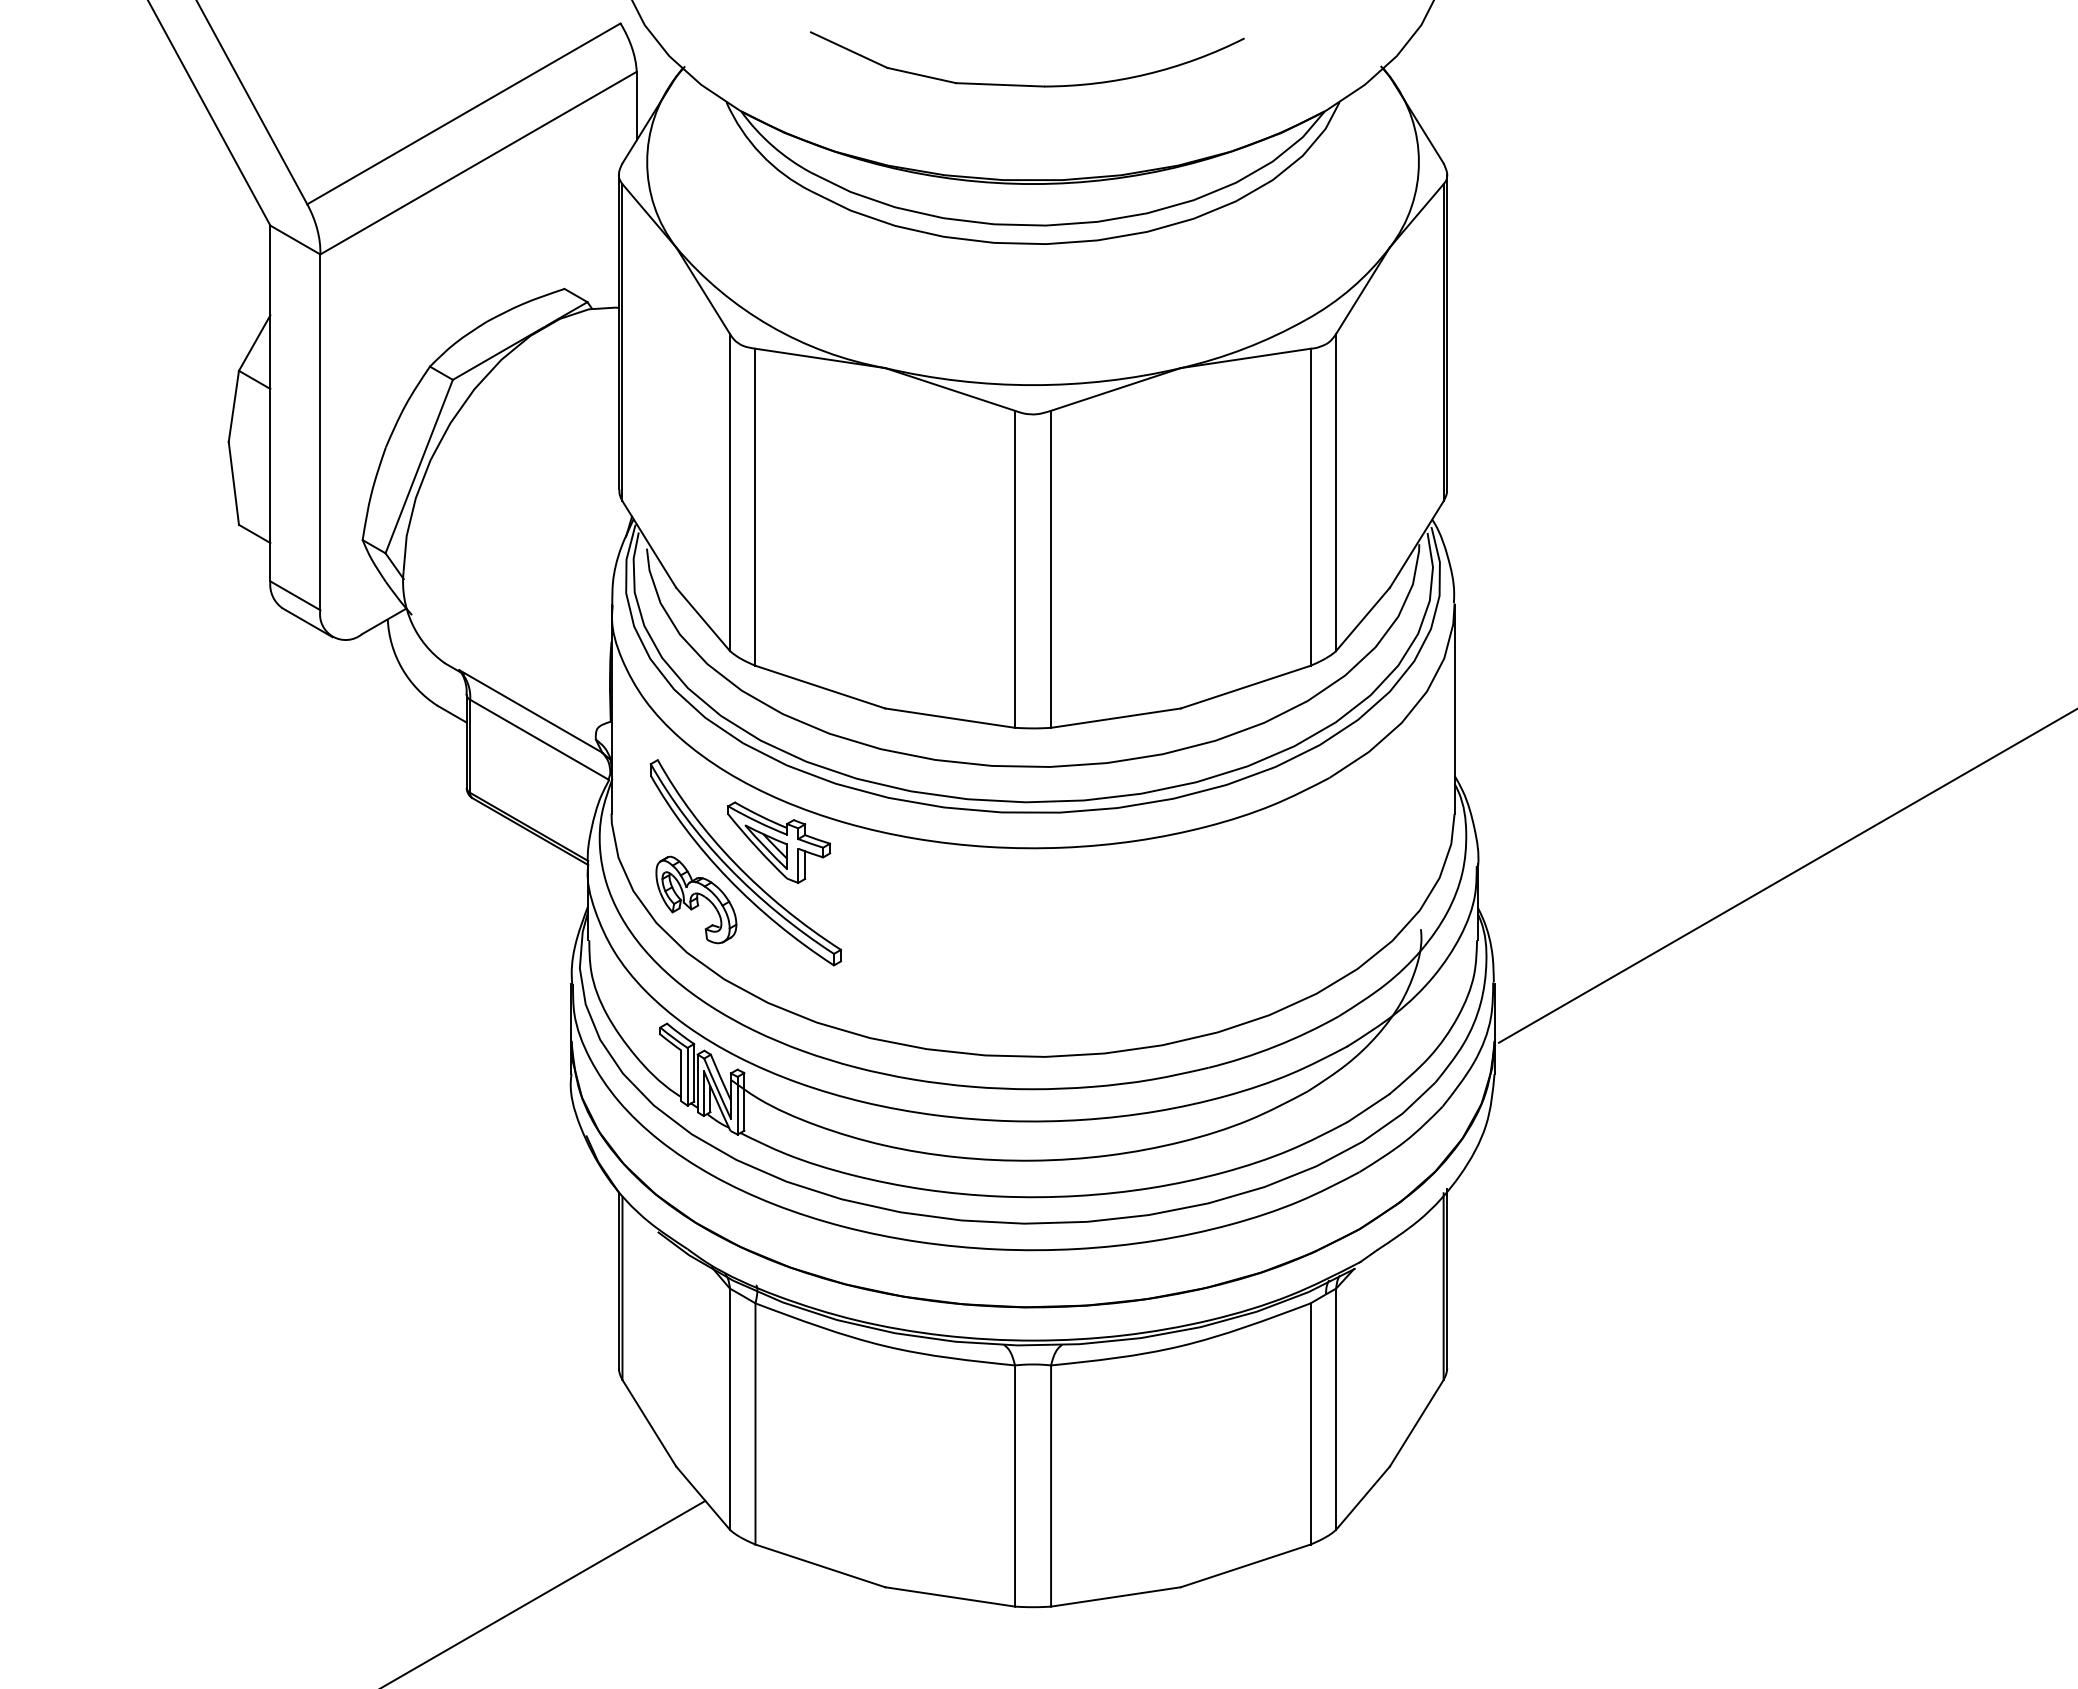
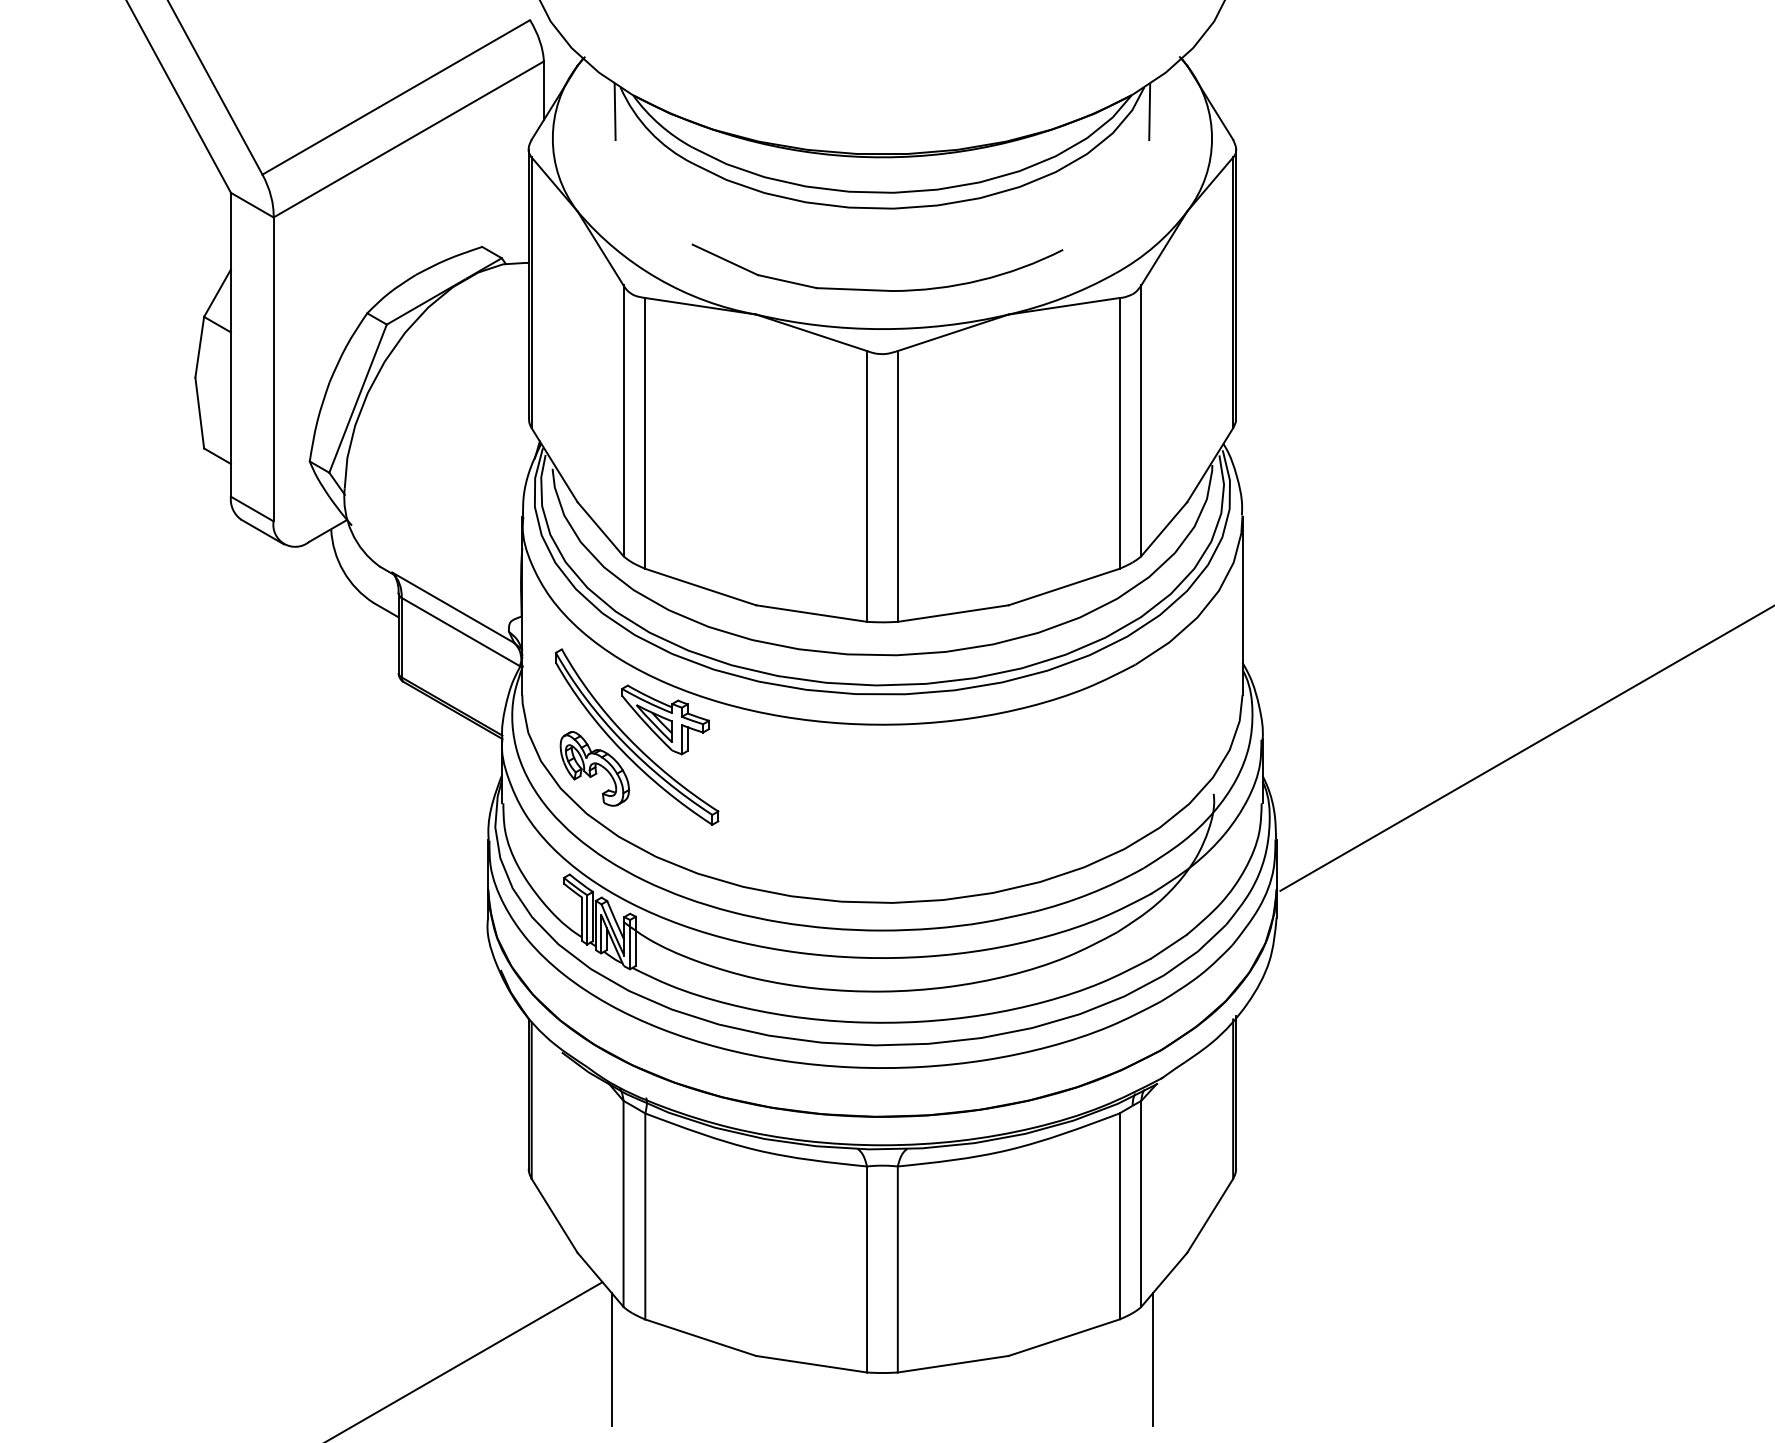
part: (1025, 84) -> (875, 289), moved
line: (719, 130) -> (614, 111), added
line: (1345, 130) -> (1149, 111), added
line: (716, 1591) -> (612, 1359), added
line: (1349, 1591) -> (1152, 1359), added

